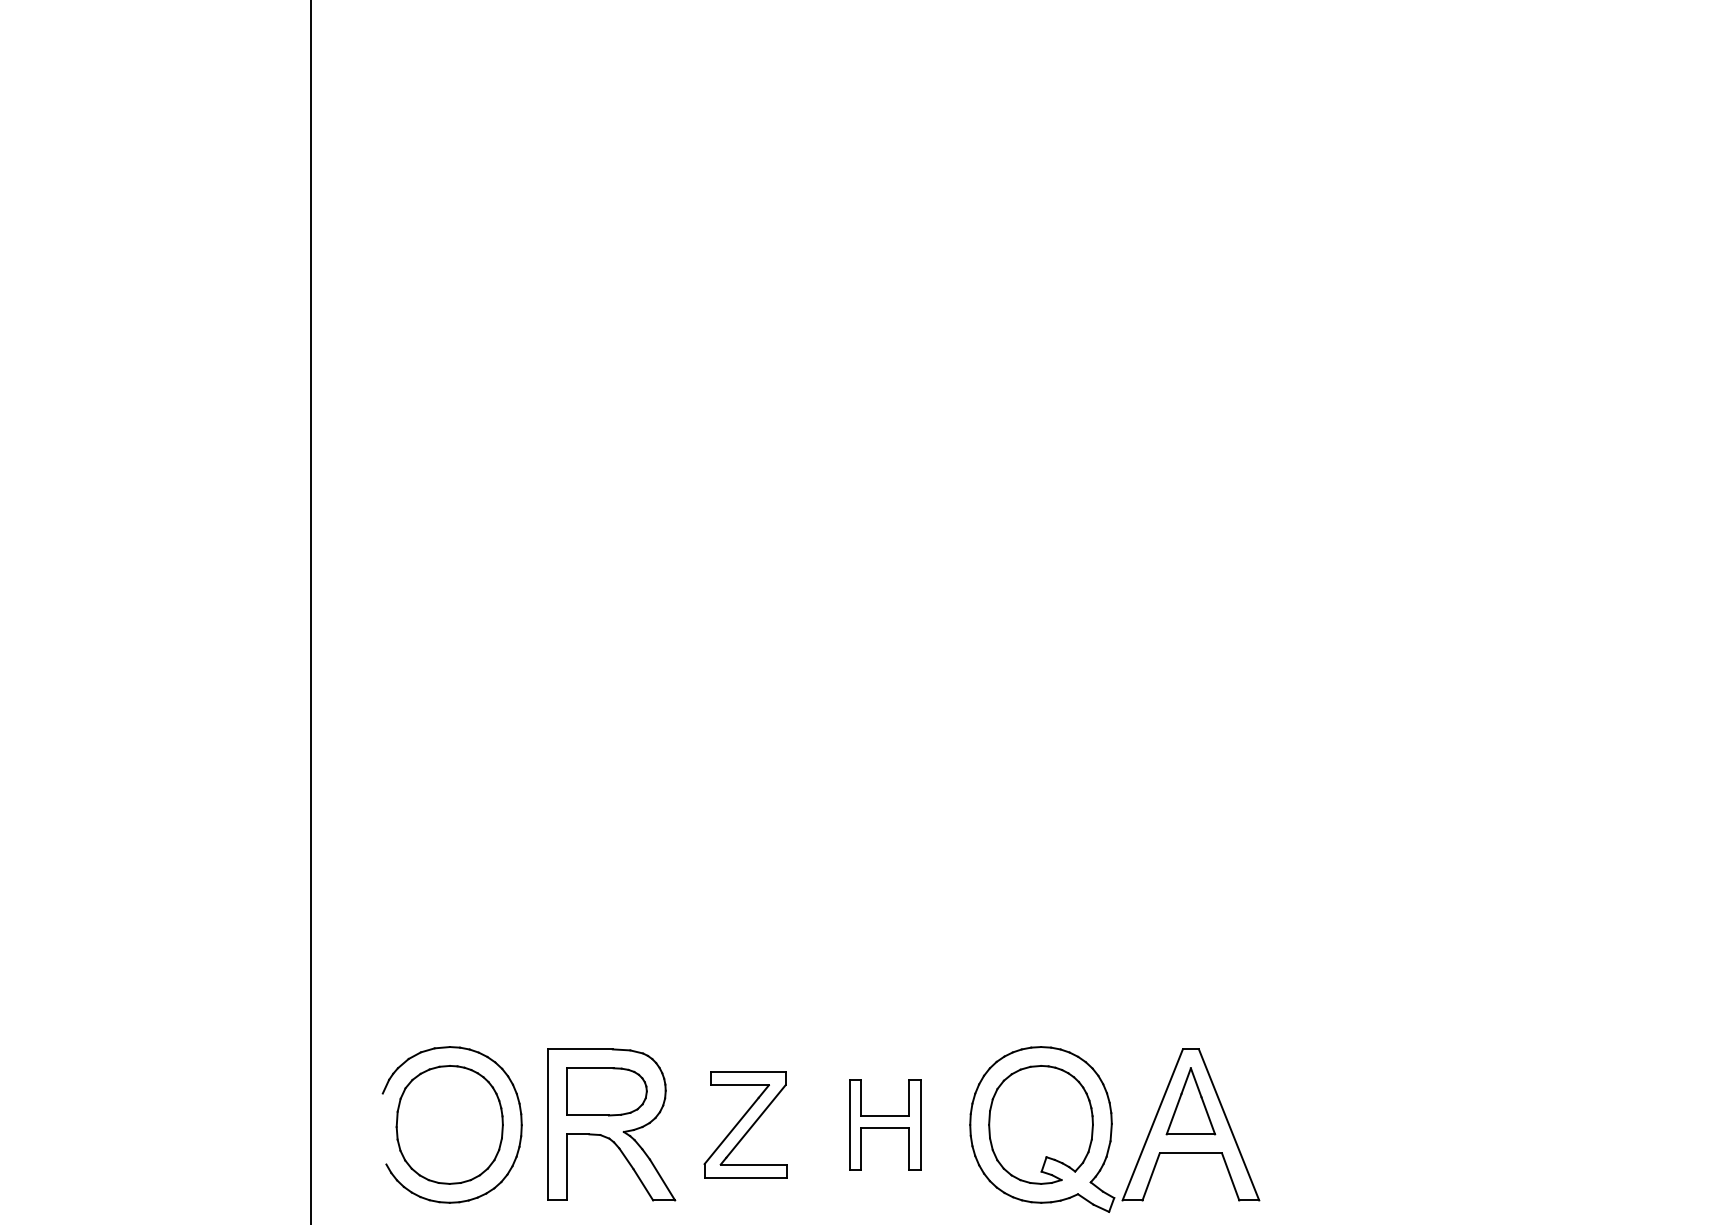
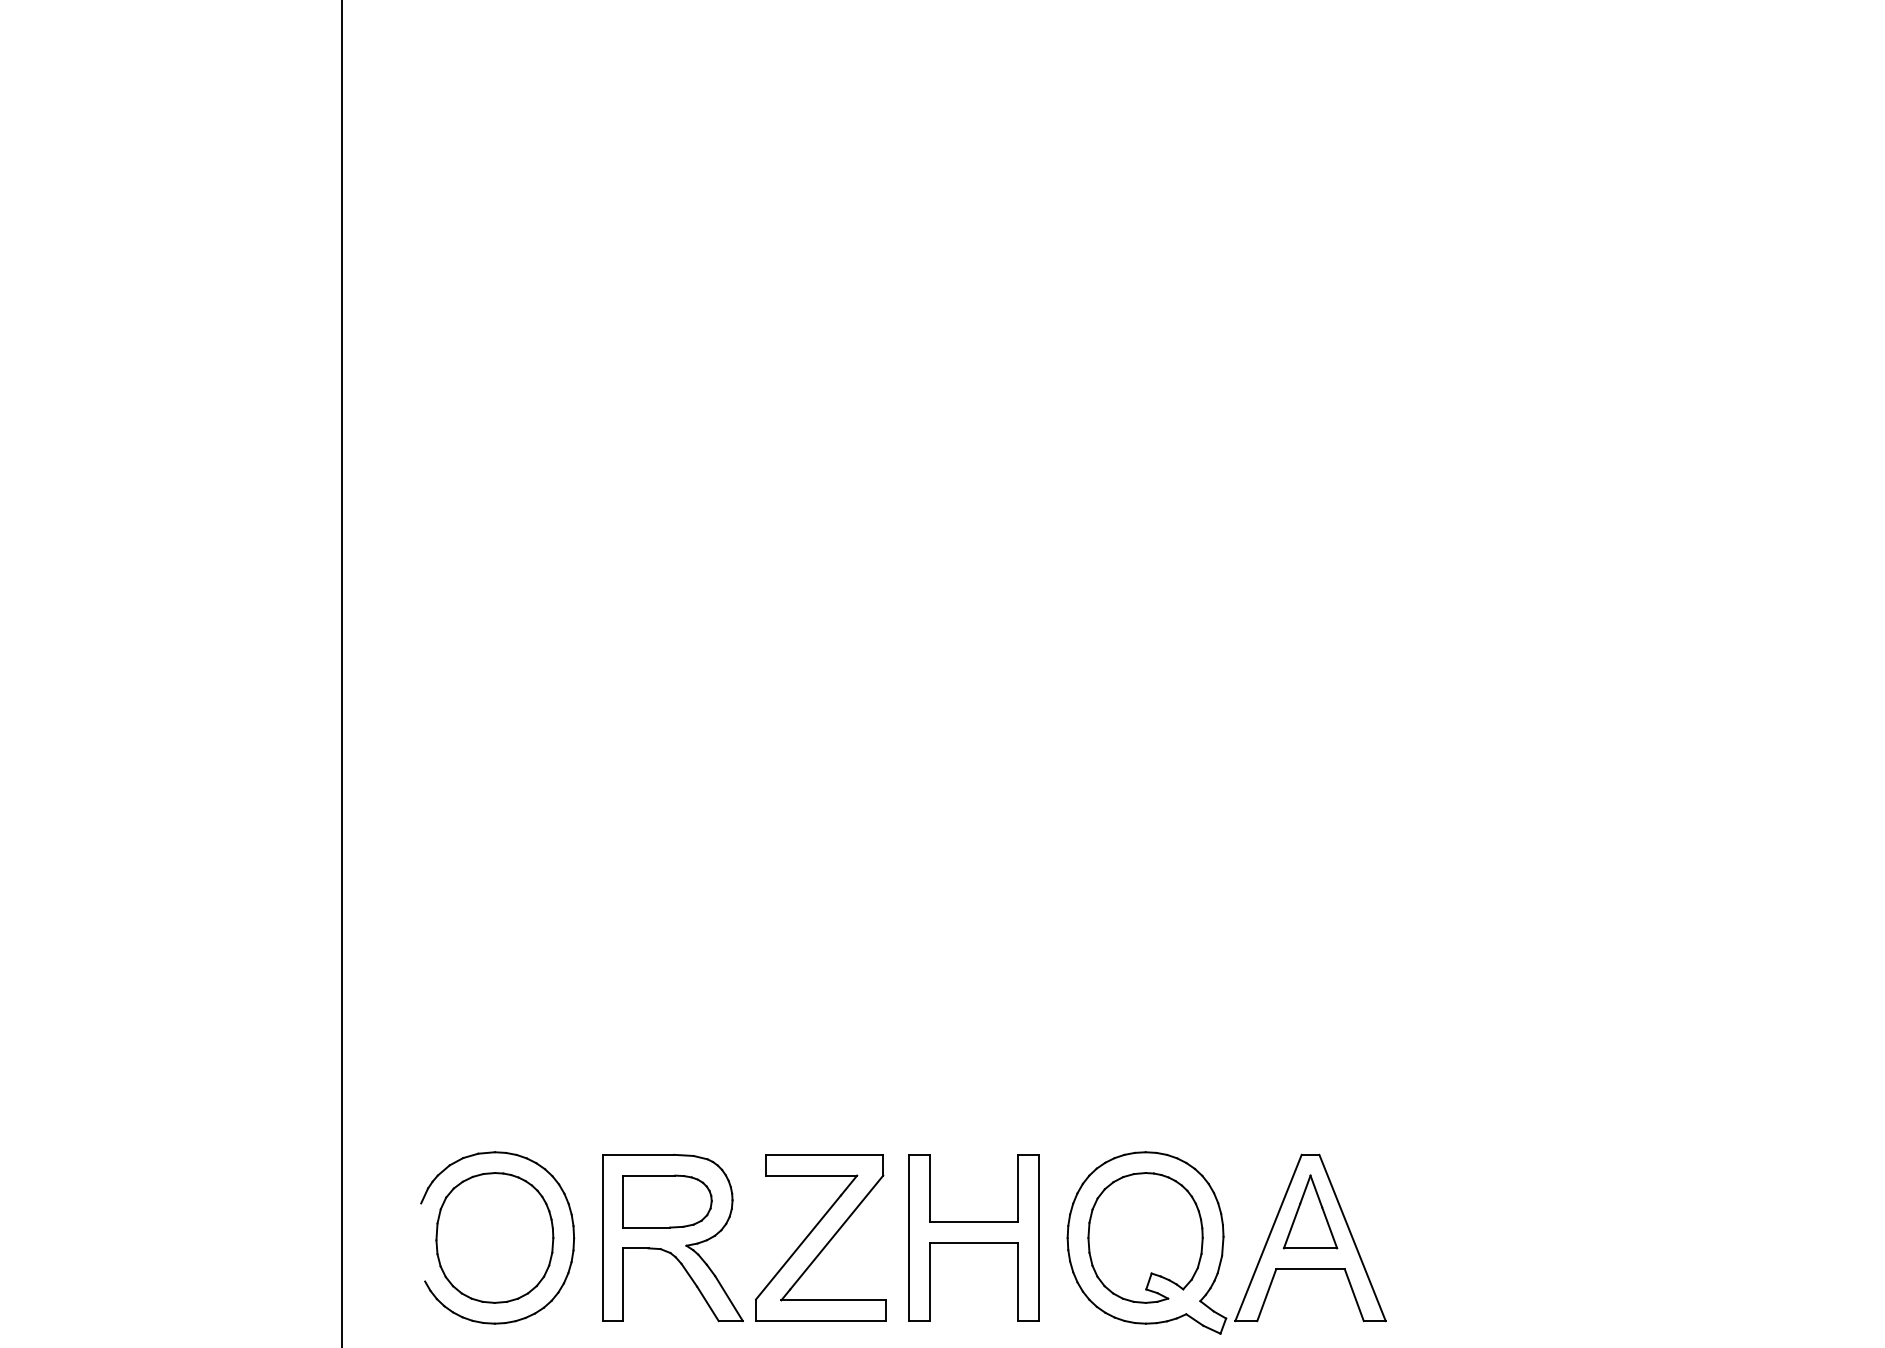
part: (745, 1124) -> (820, 1237), size x1.43
part: (884, 1124) -> (973, 1237), size x1.67

